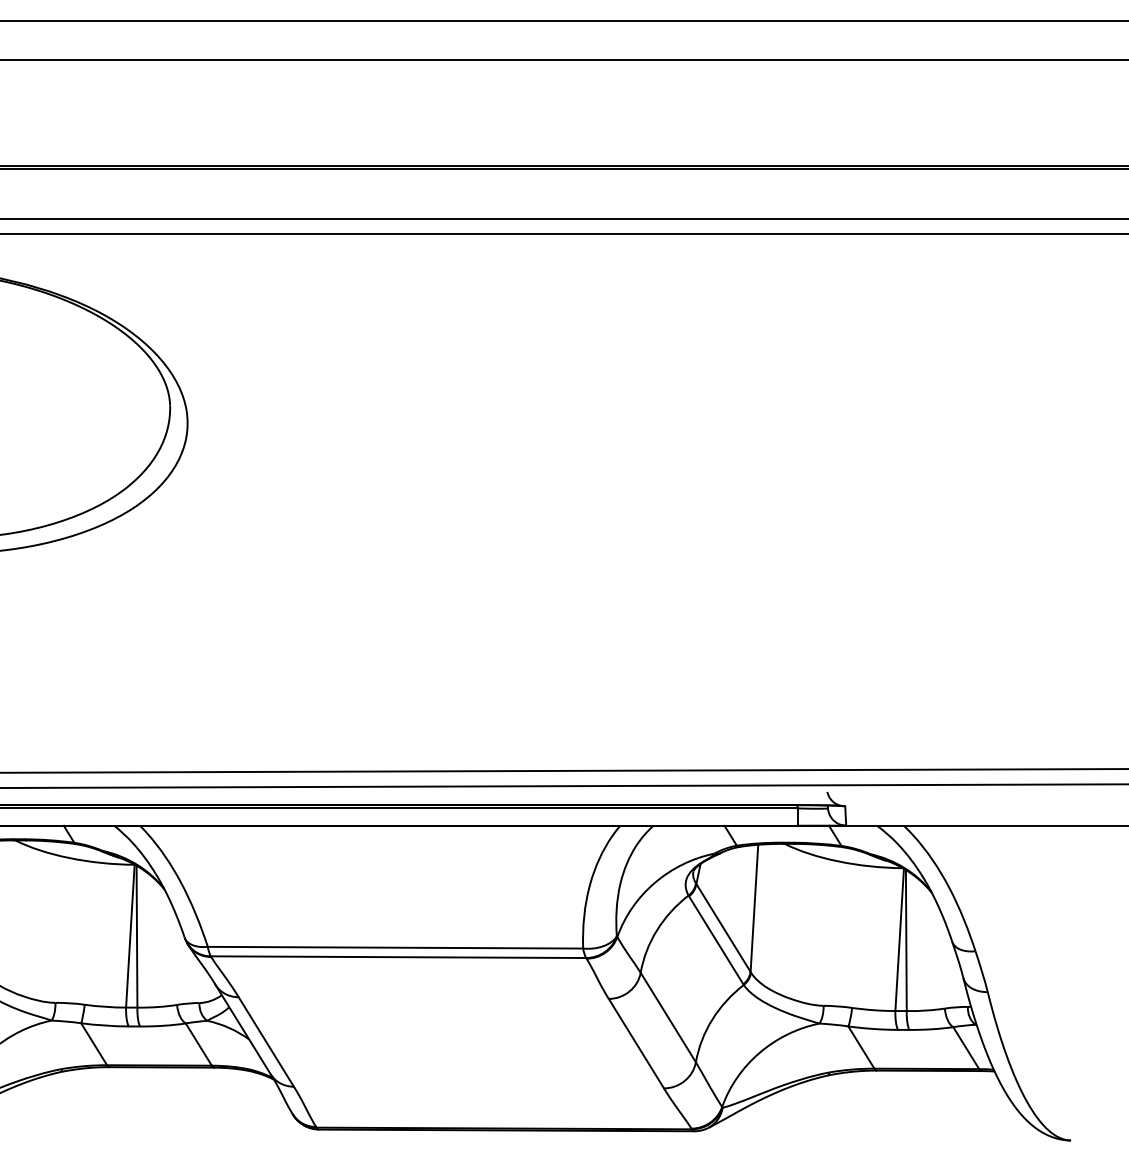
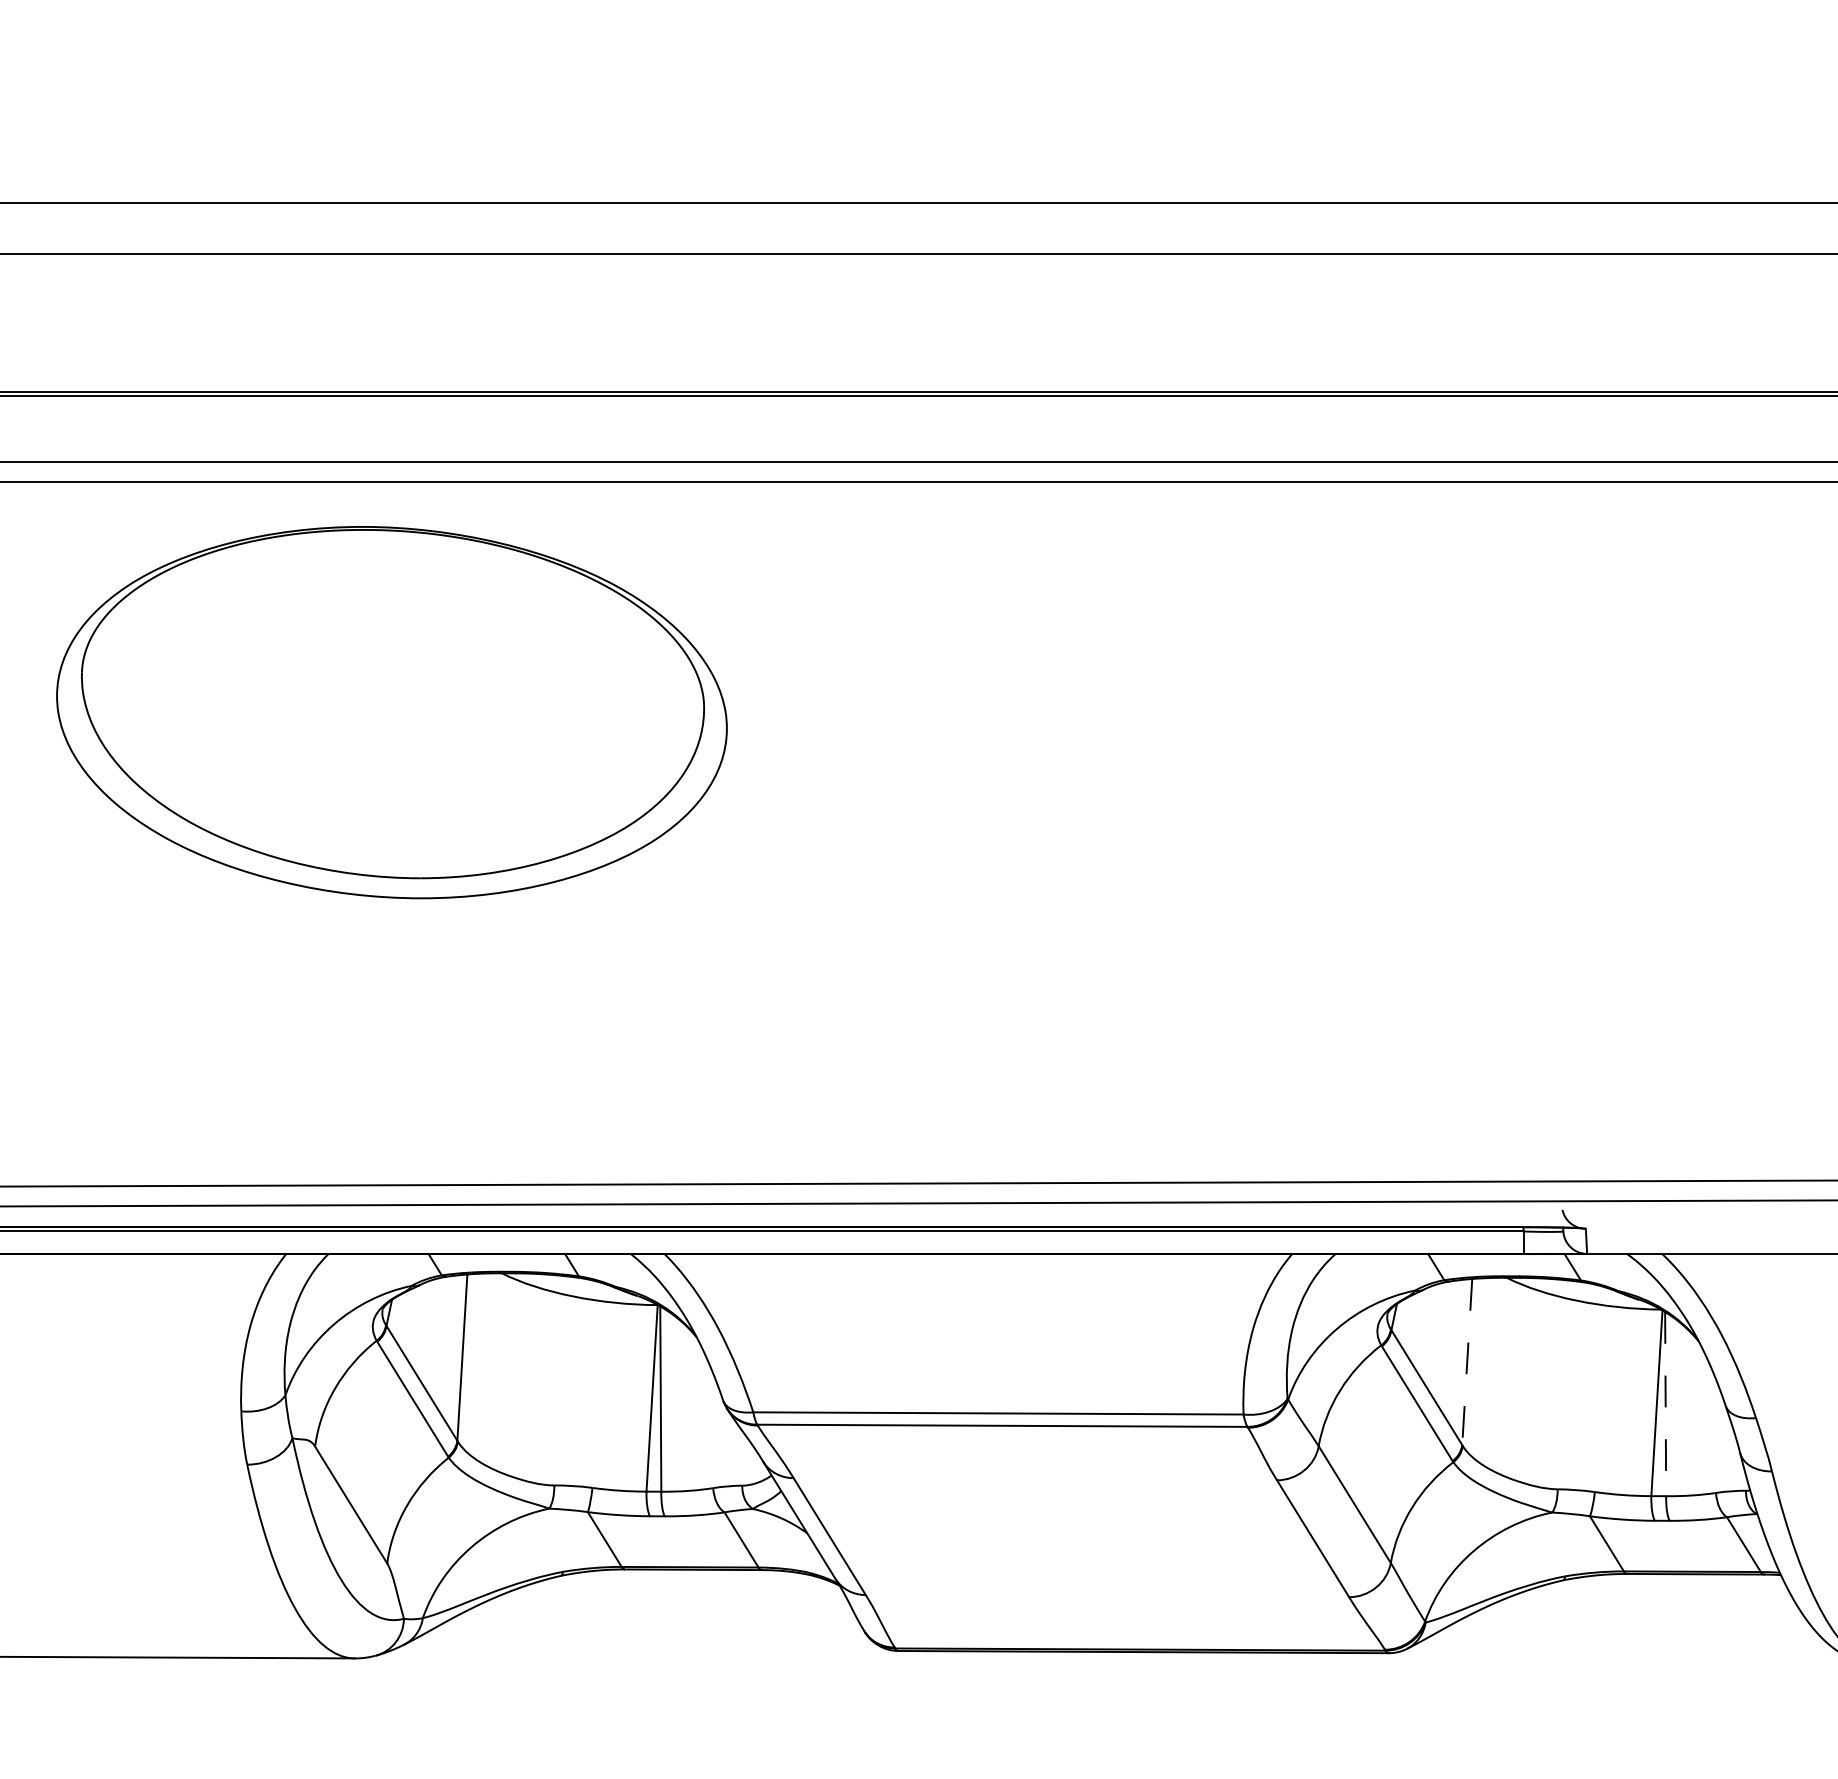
line: (754, 908) -> (1467, 1362), solid -> dashed
line: (906, 940) -> (1665, 1404), solid -> dashed

